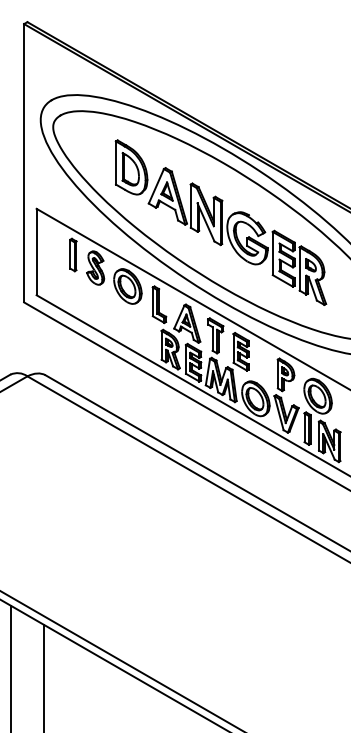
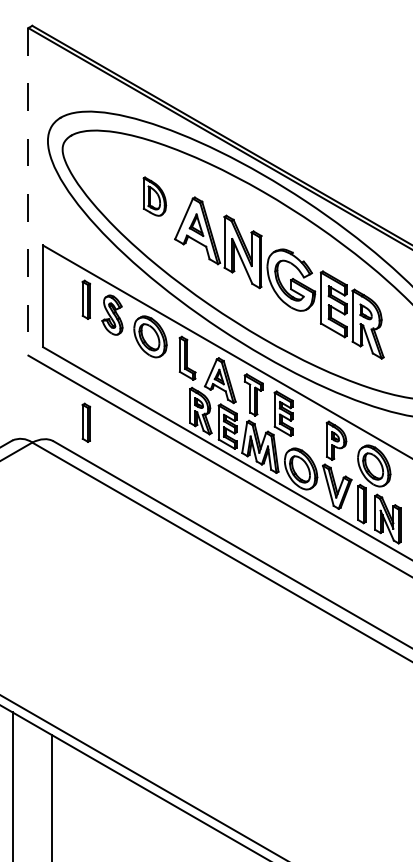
line: (24, 162) -> (28, 191), solid -> dashed
part: (131, 167) -> (154, 196), size x0.6
part: (73, 359) -> (86, 422), added

